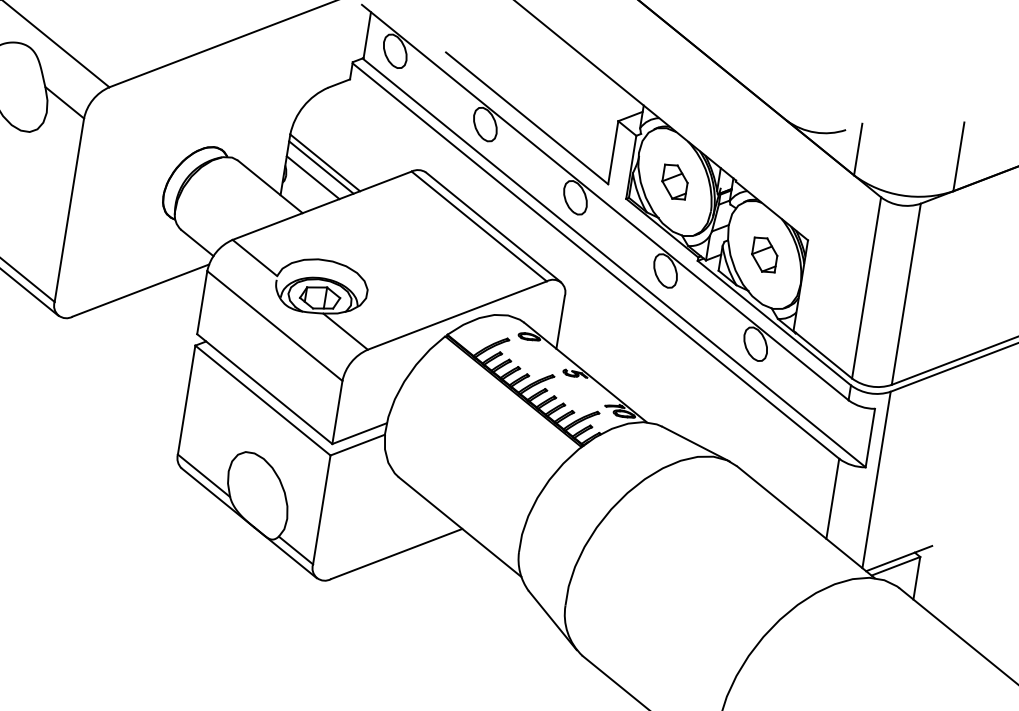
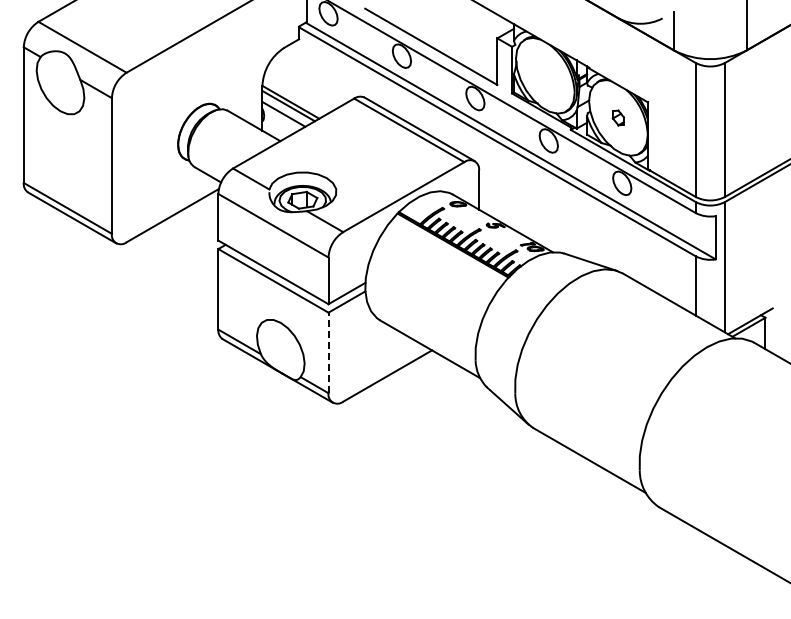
part: (675, 181) -> (545, 75), removed
part: (764, 254) -> (618, 117), size x0.6
line: (321, 509) -> (328, 352), solid -> dashed

